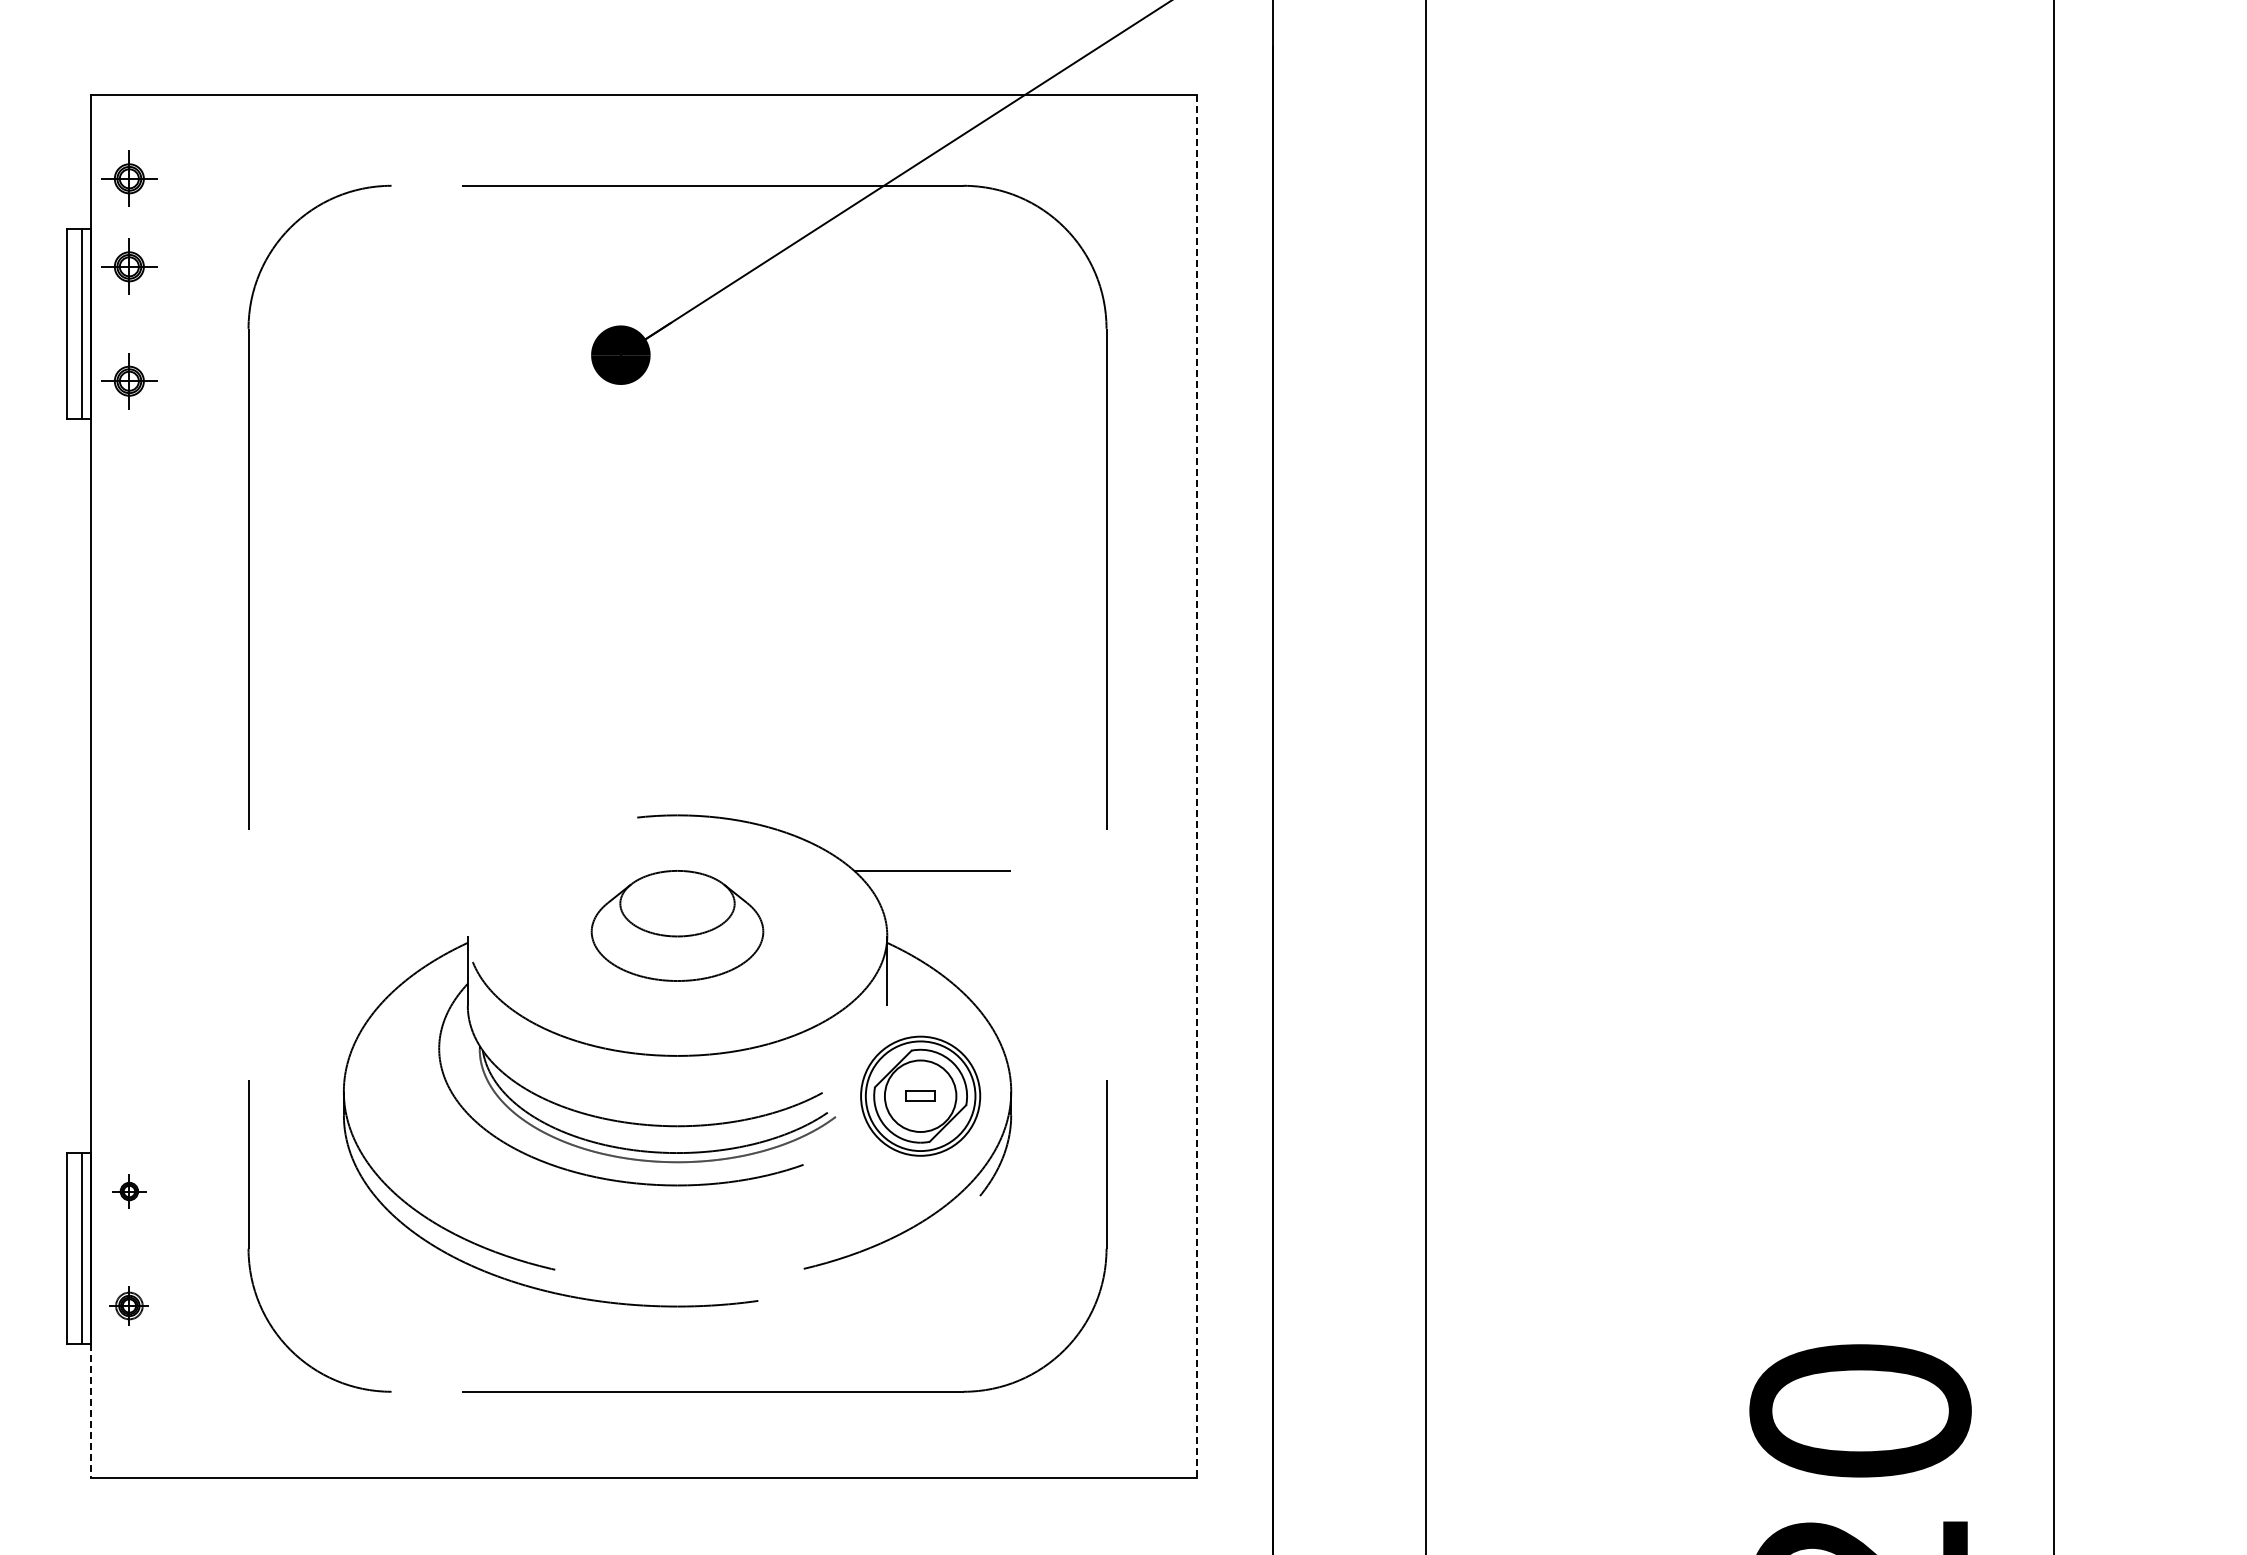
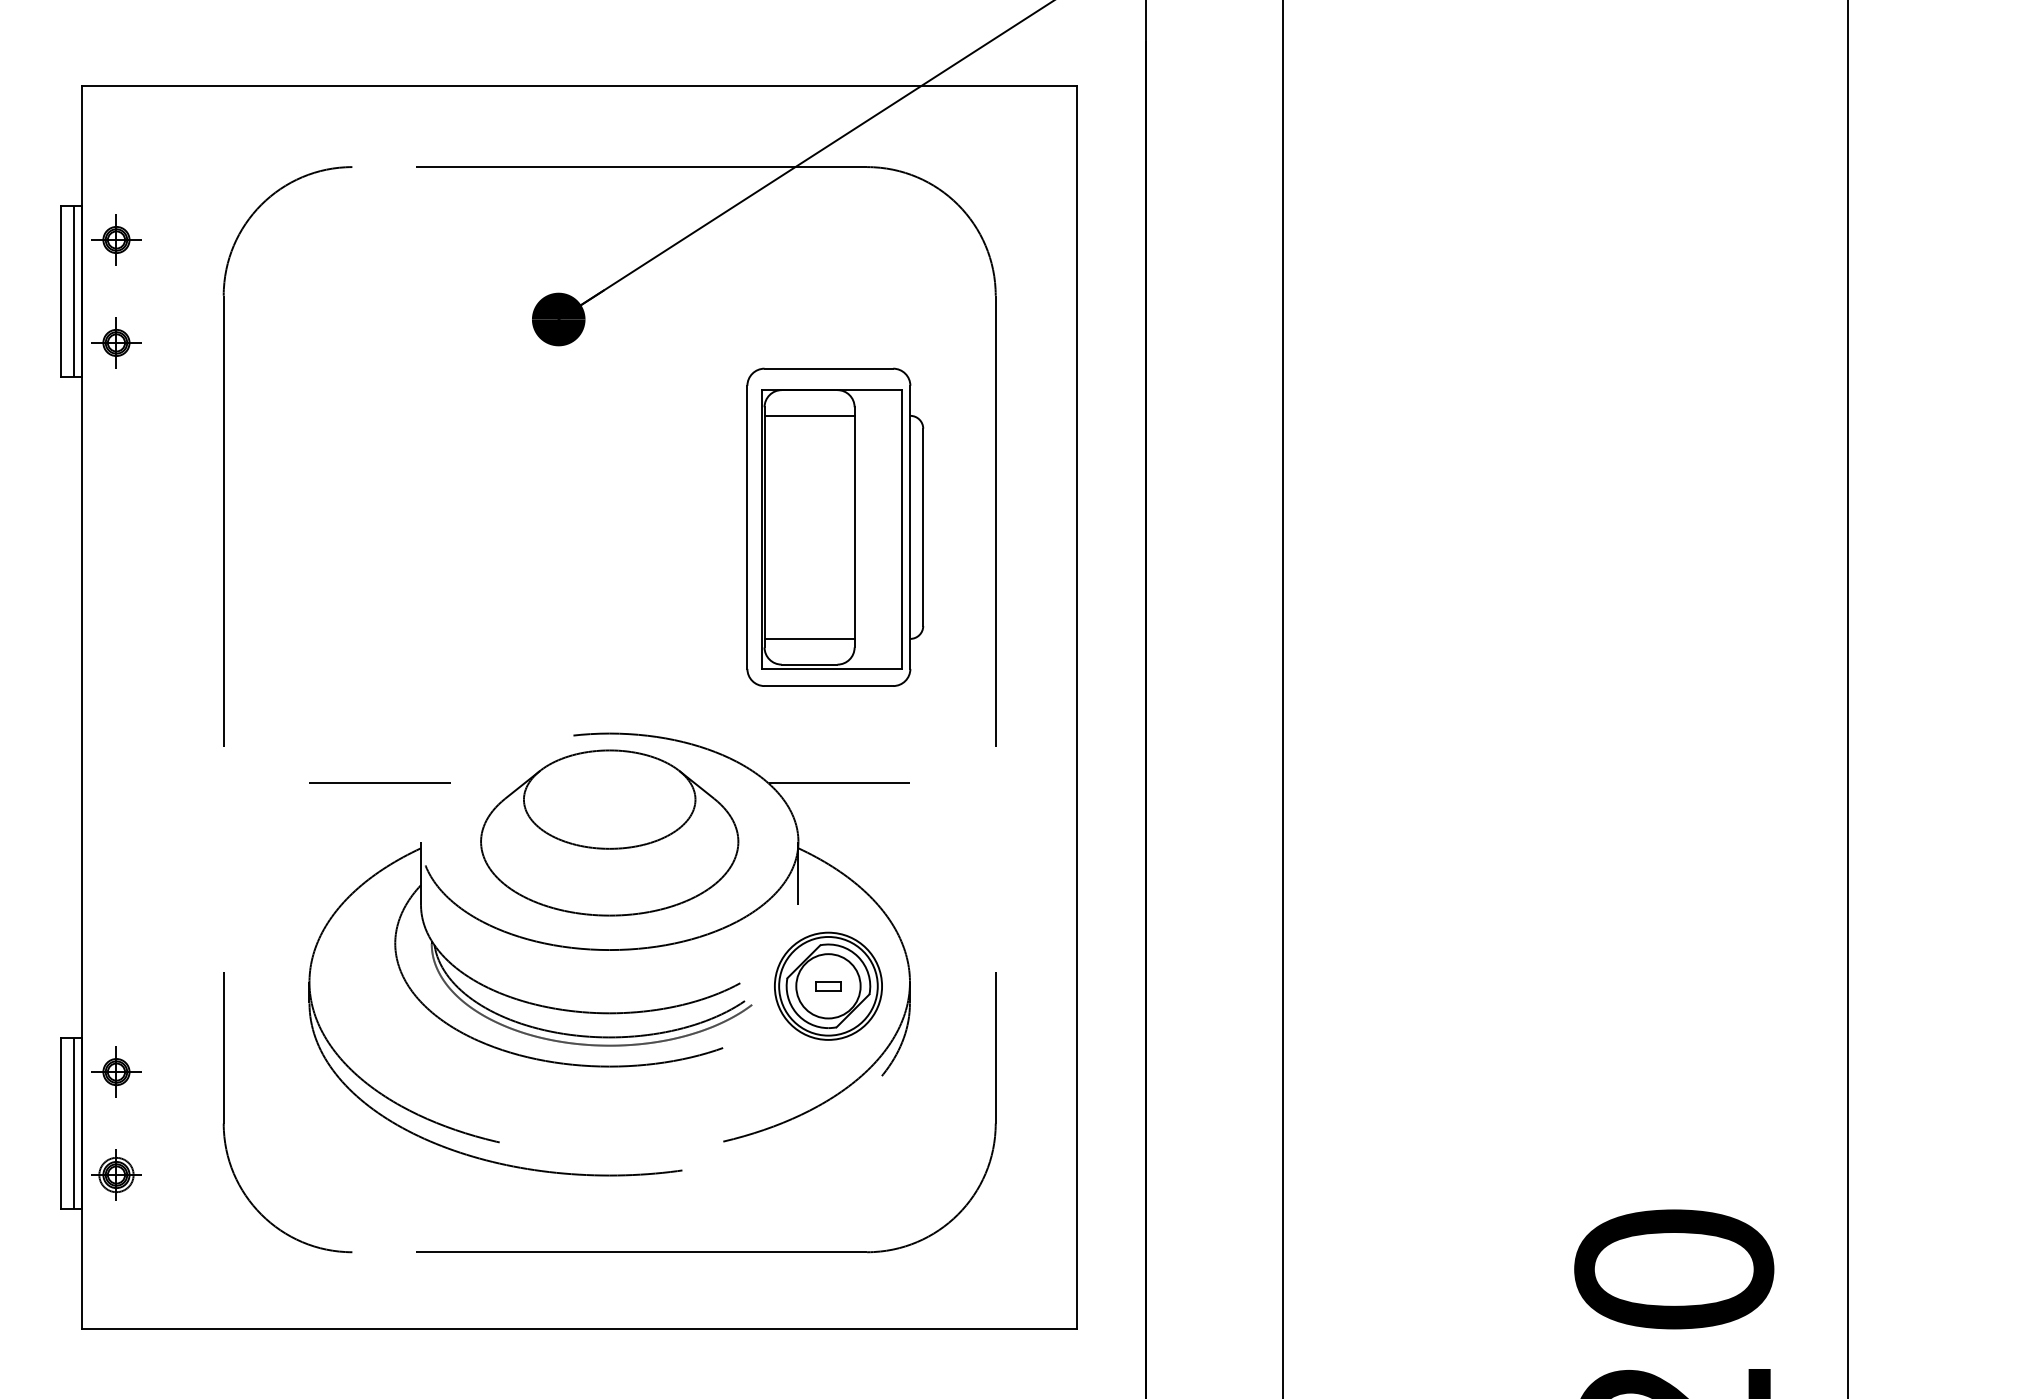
part: (129, 178) -> (116, 160), removed
part: (927, 586) -> (834, 527), added
line: (1197, 786) -> (1077, 707), dashed -> solid
line: (422, 870) -> (380, 783), added
part: (677, 925) -> (609, 832), size x1.67
part: (129, 1191) -> (116, 1072), size x1.67
part: (129, 1305) -> (116, 1174), size x1.43
line: (91, 1410) -> (82, 1269), dashed -> solid

